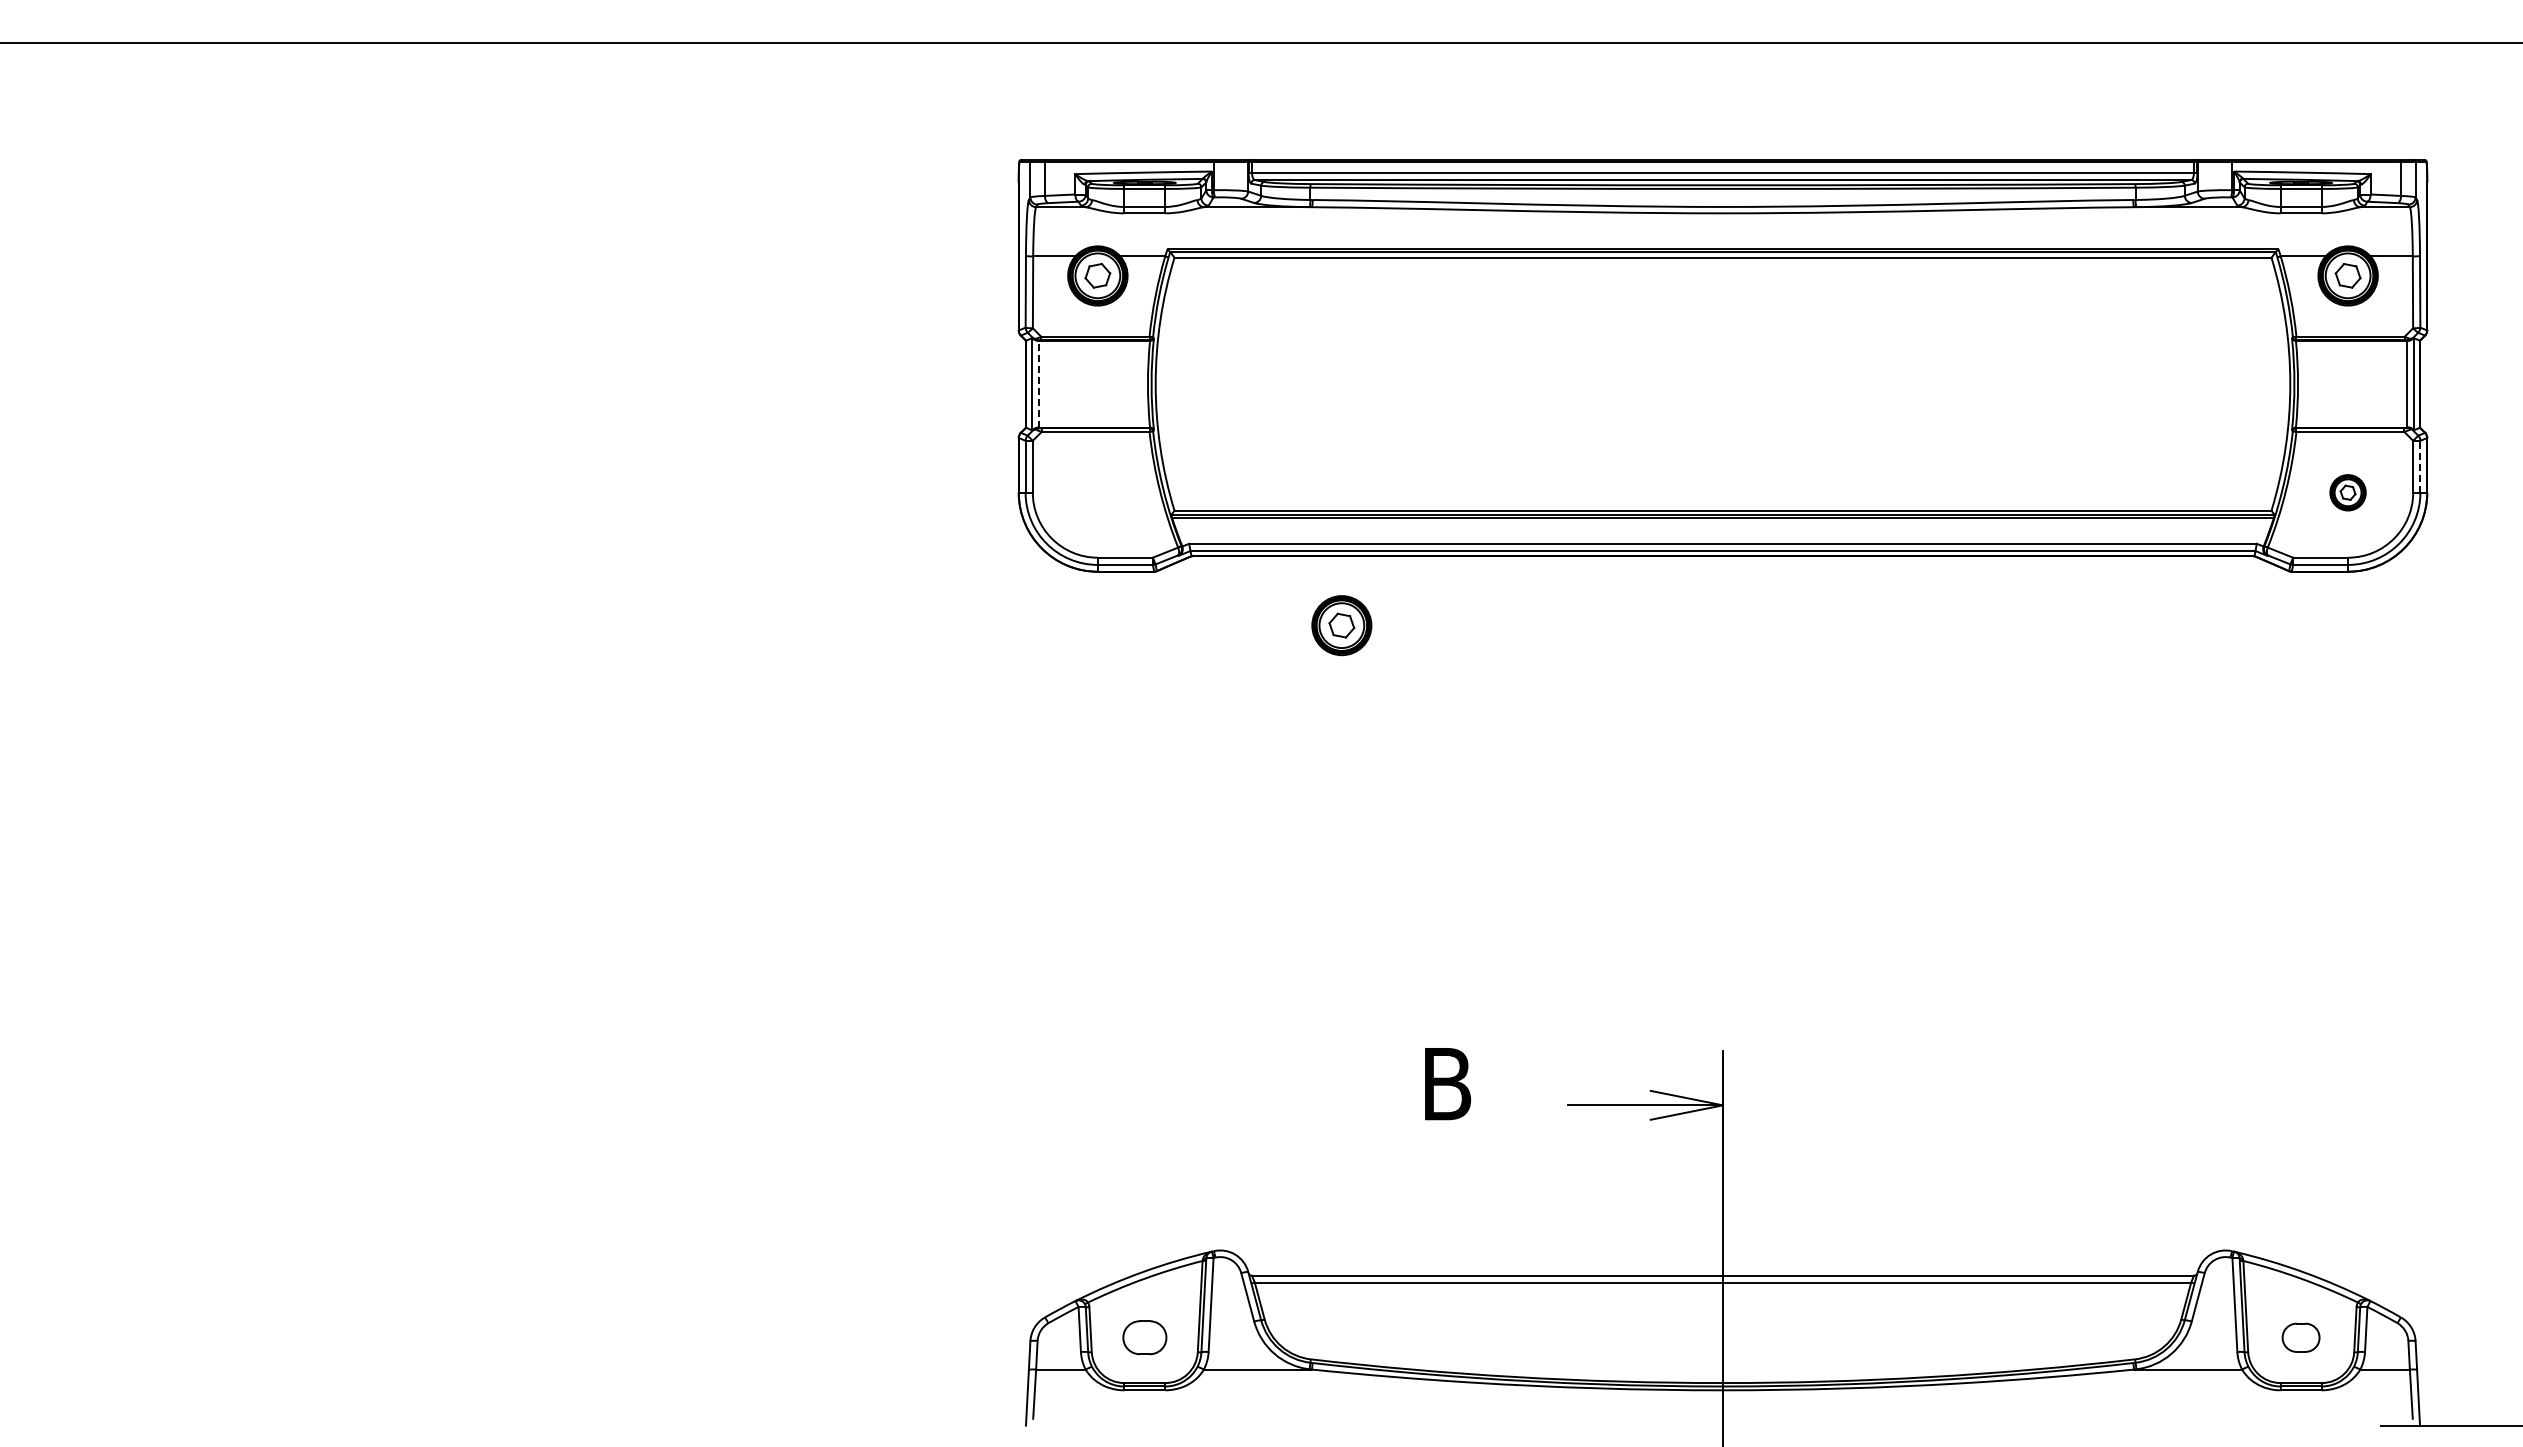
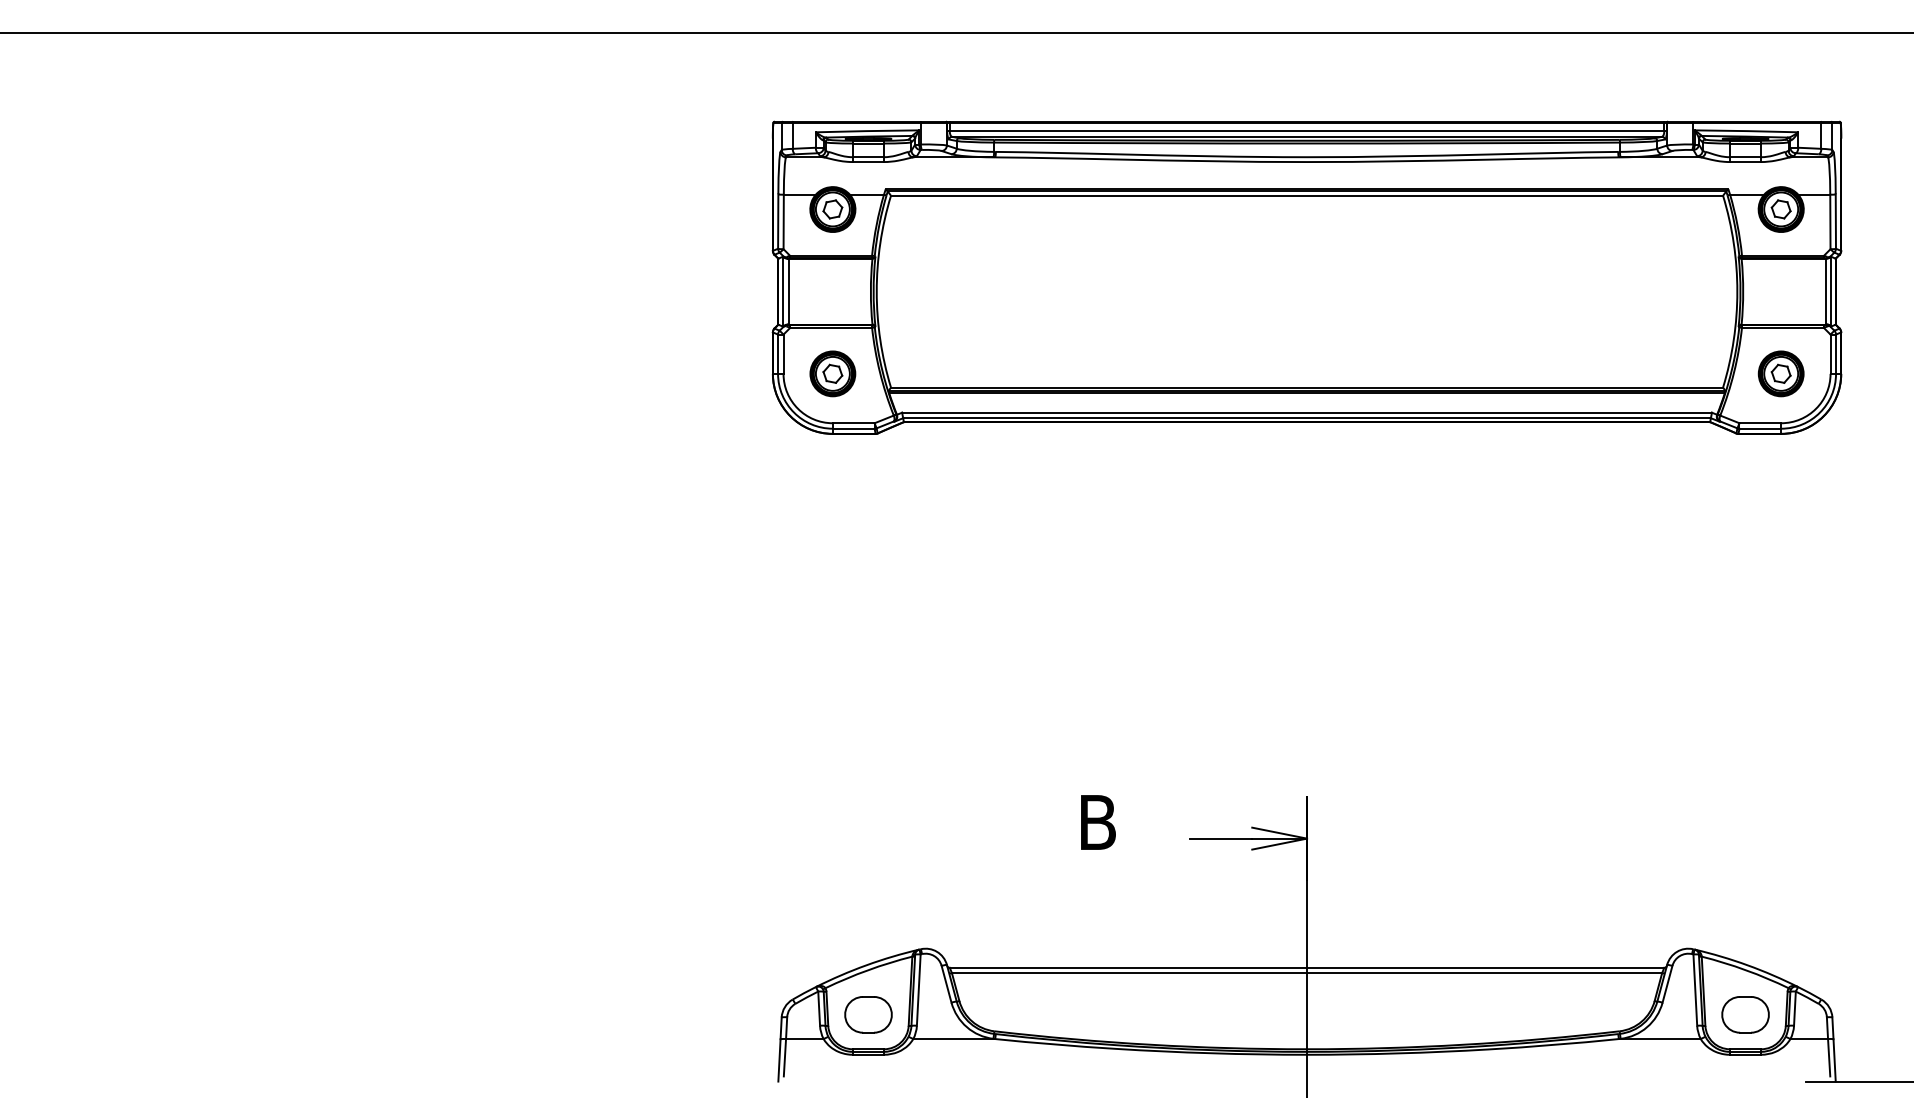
line: (1039, 383) -> (788, 291), dashed -> solid
line: (2420, 466) -> (1836, 354), dashed -> solid
part: (2347, 492) -> (1780, 373), size x1.67
part: (1341, 625) -> (832, 373), moved
part: (1144, 1337) -> (868, 1014), size x1.43
part: (2300, 1337) -> (1745, 1014), size x1.67

